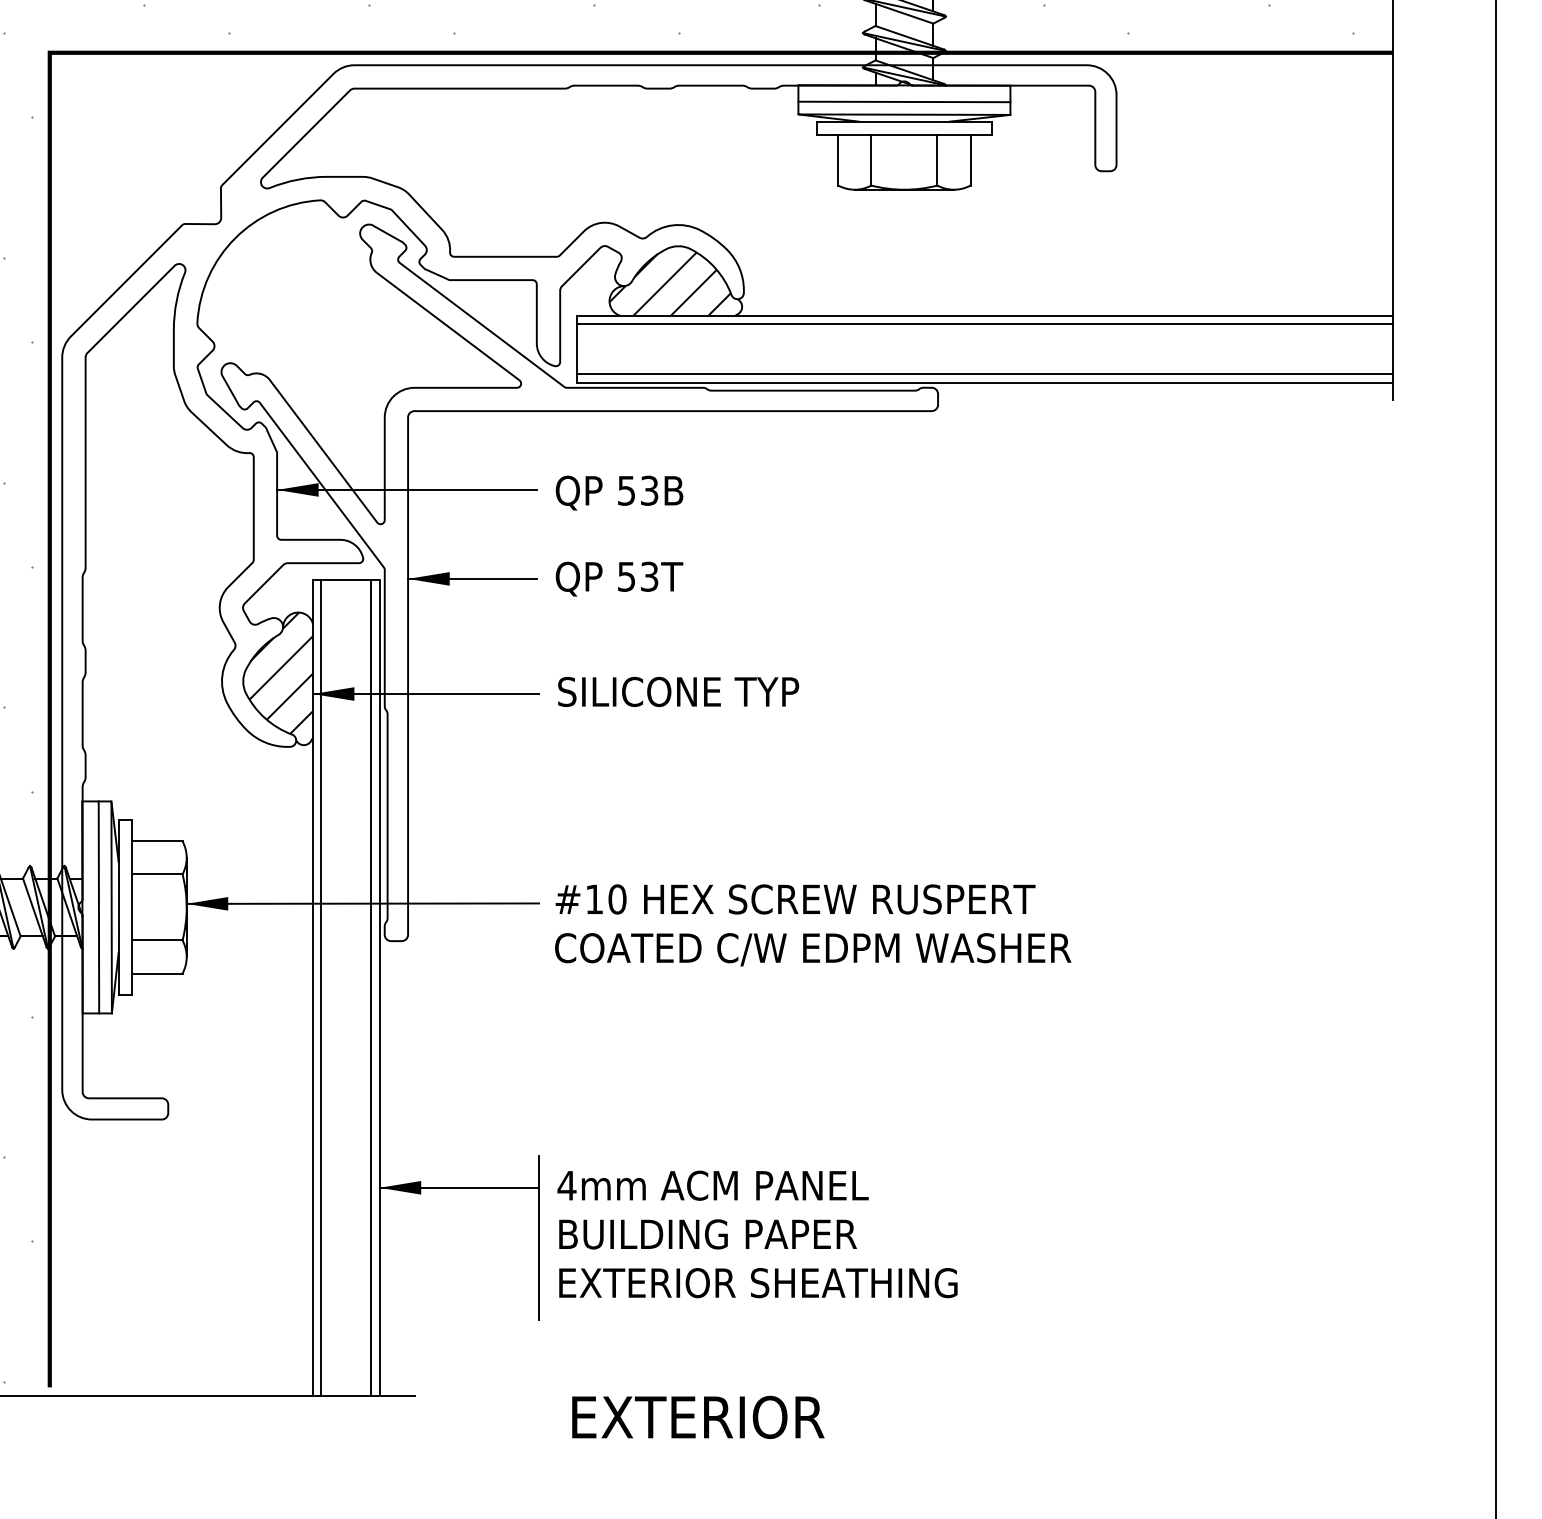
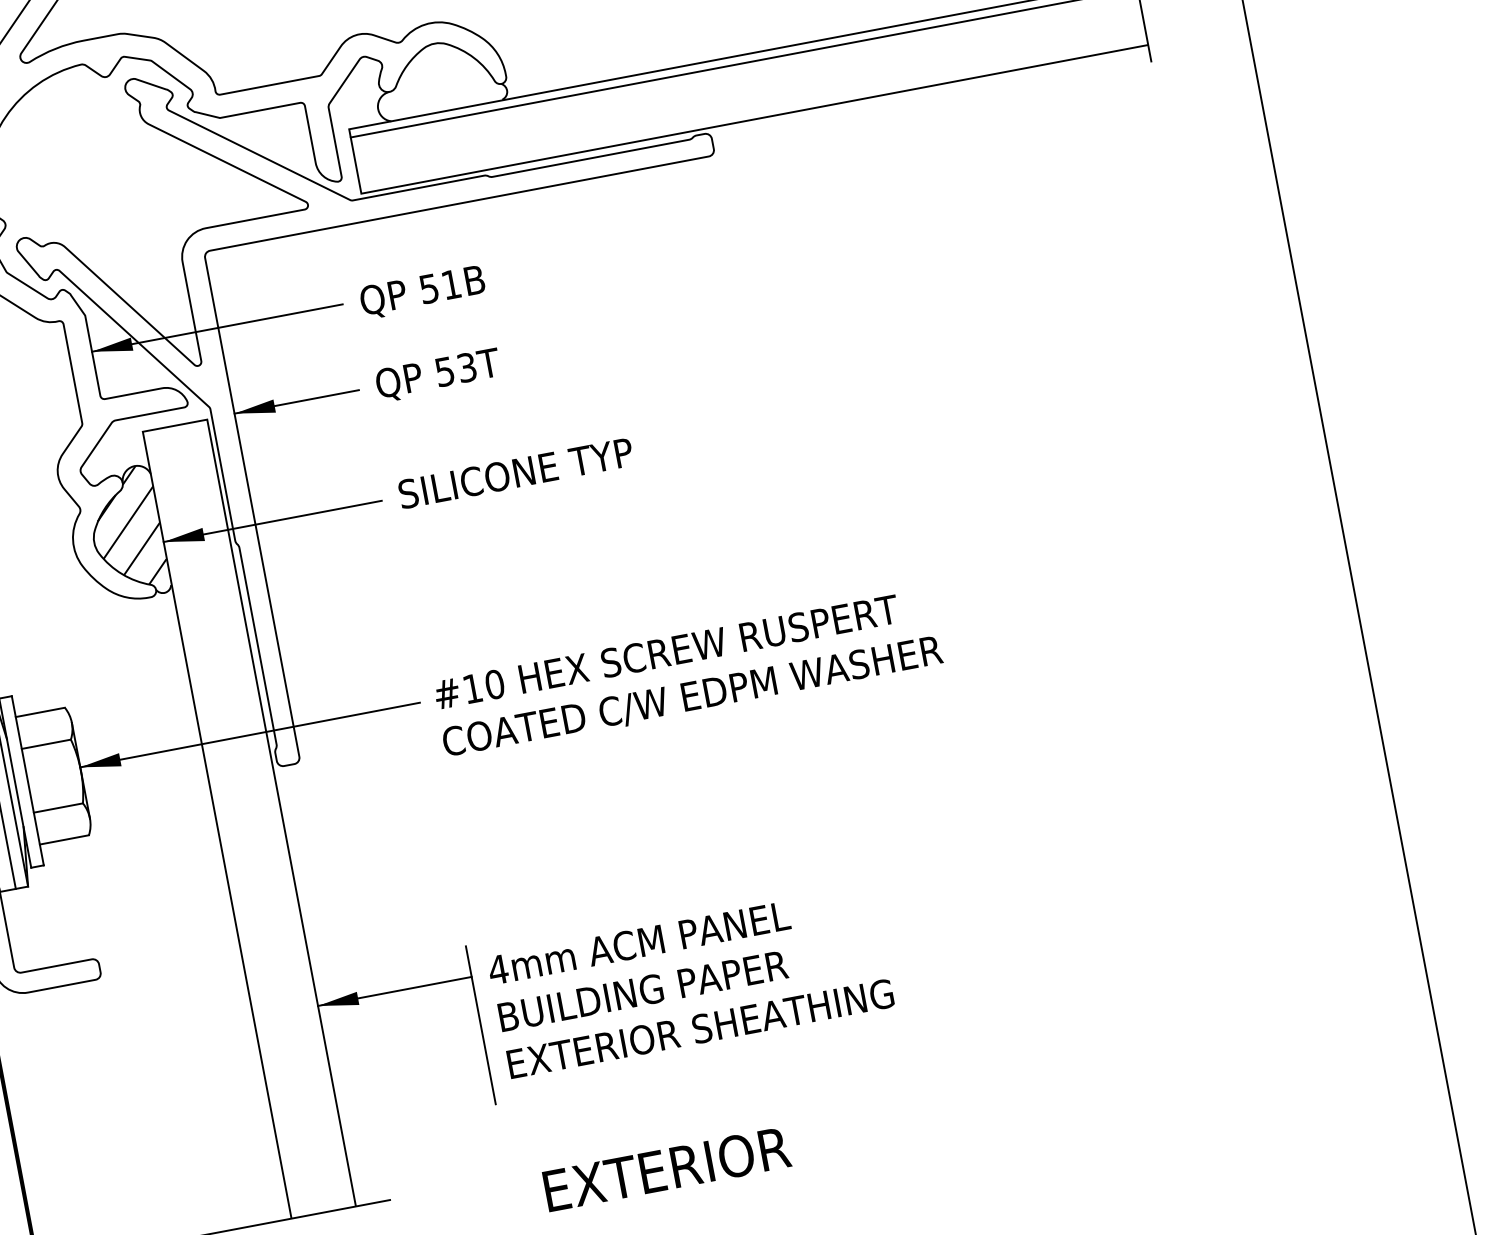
hatch: (669, 283) -> (432, 81), removed
line: (984, 374) -> (753, 111), removed
text: (649, 490) -> (451, 284), 53B -> 51B
line: (321, 987) -> (225, 823), removed
line: (371, 987) -> (273, 814), removed

